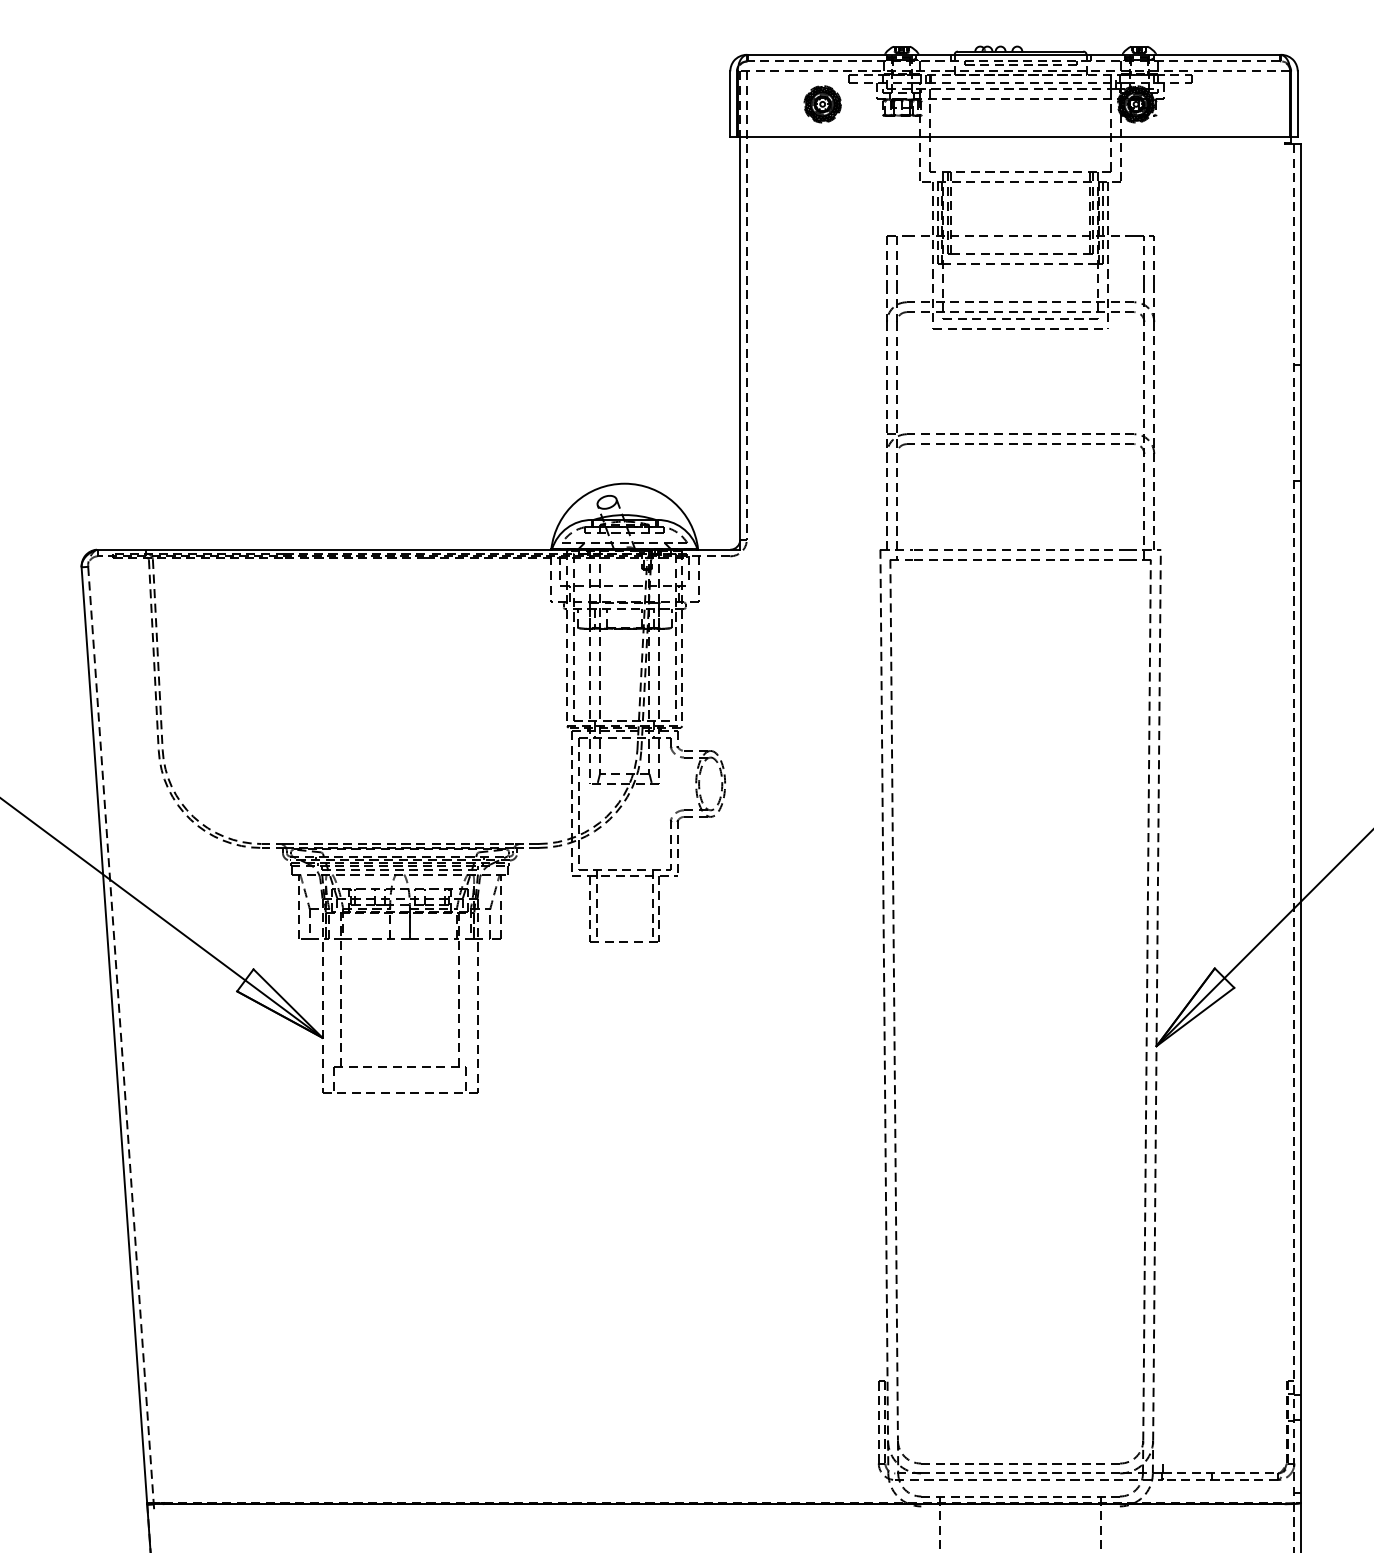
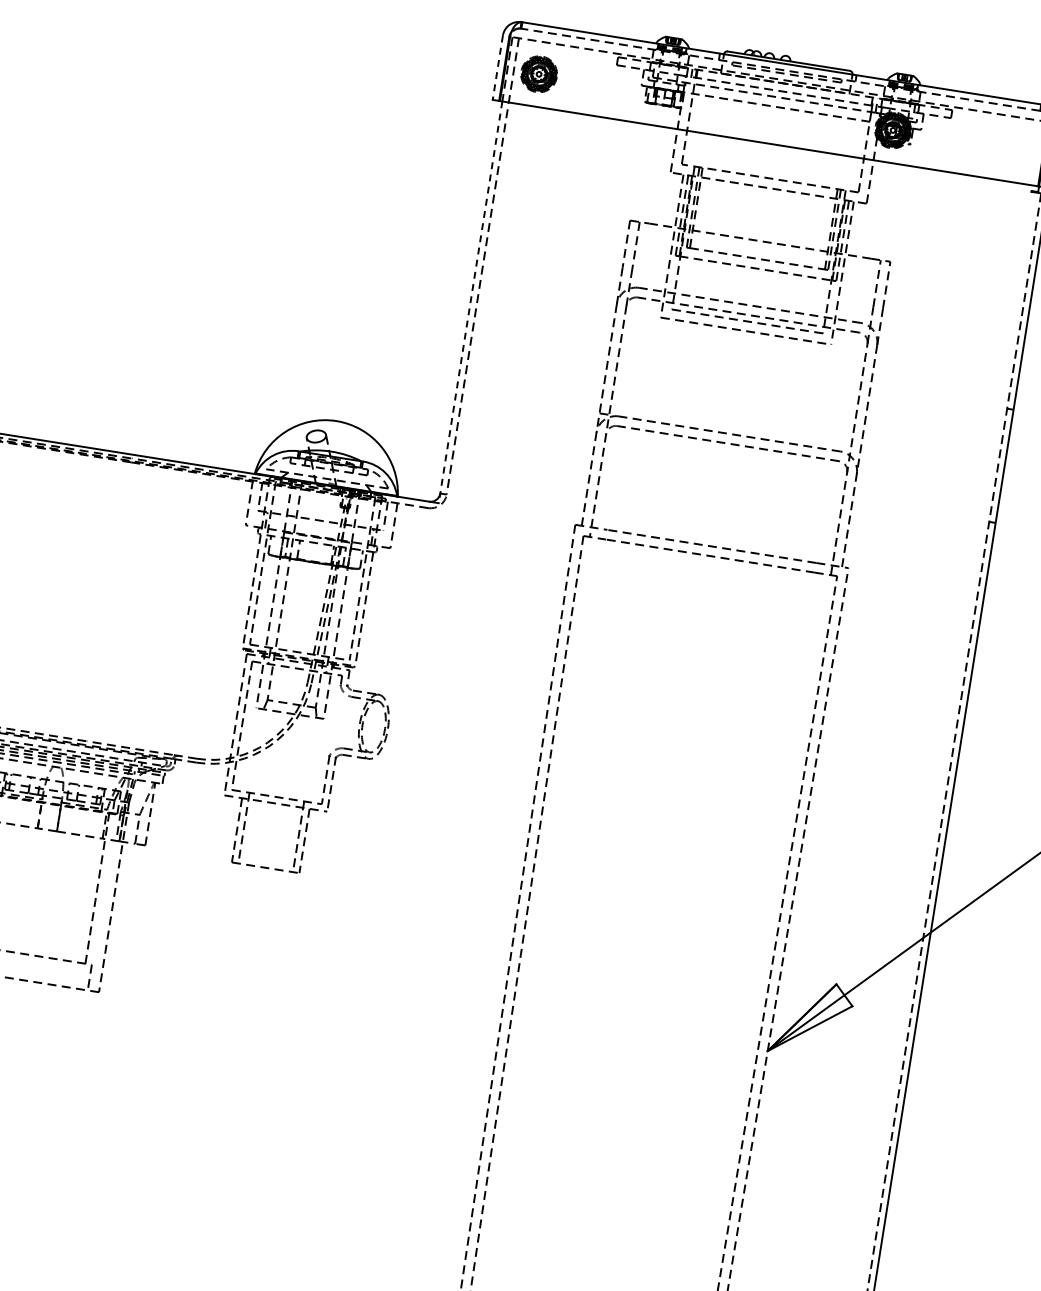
line: (730, 104) -> (497, 67), solid -> dashed
part: (822, 104) -> (538, 74), moved
line: (740, 344) -> (470, 303), solid -> dashed

